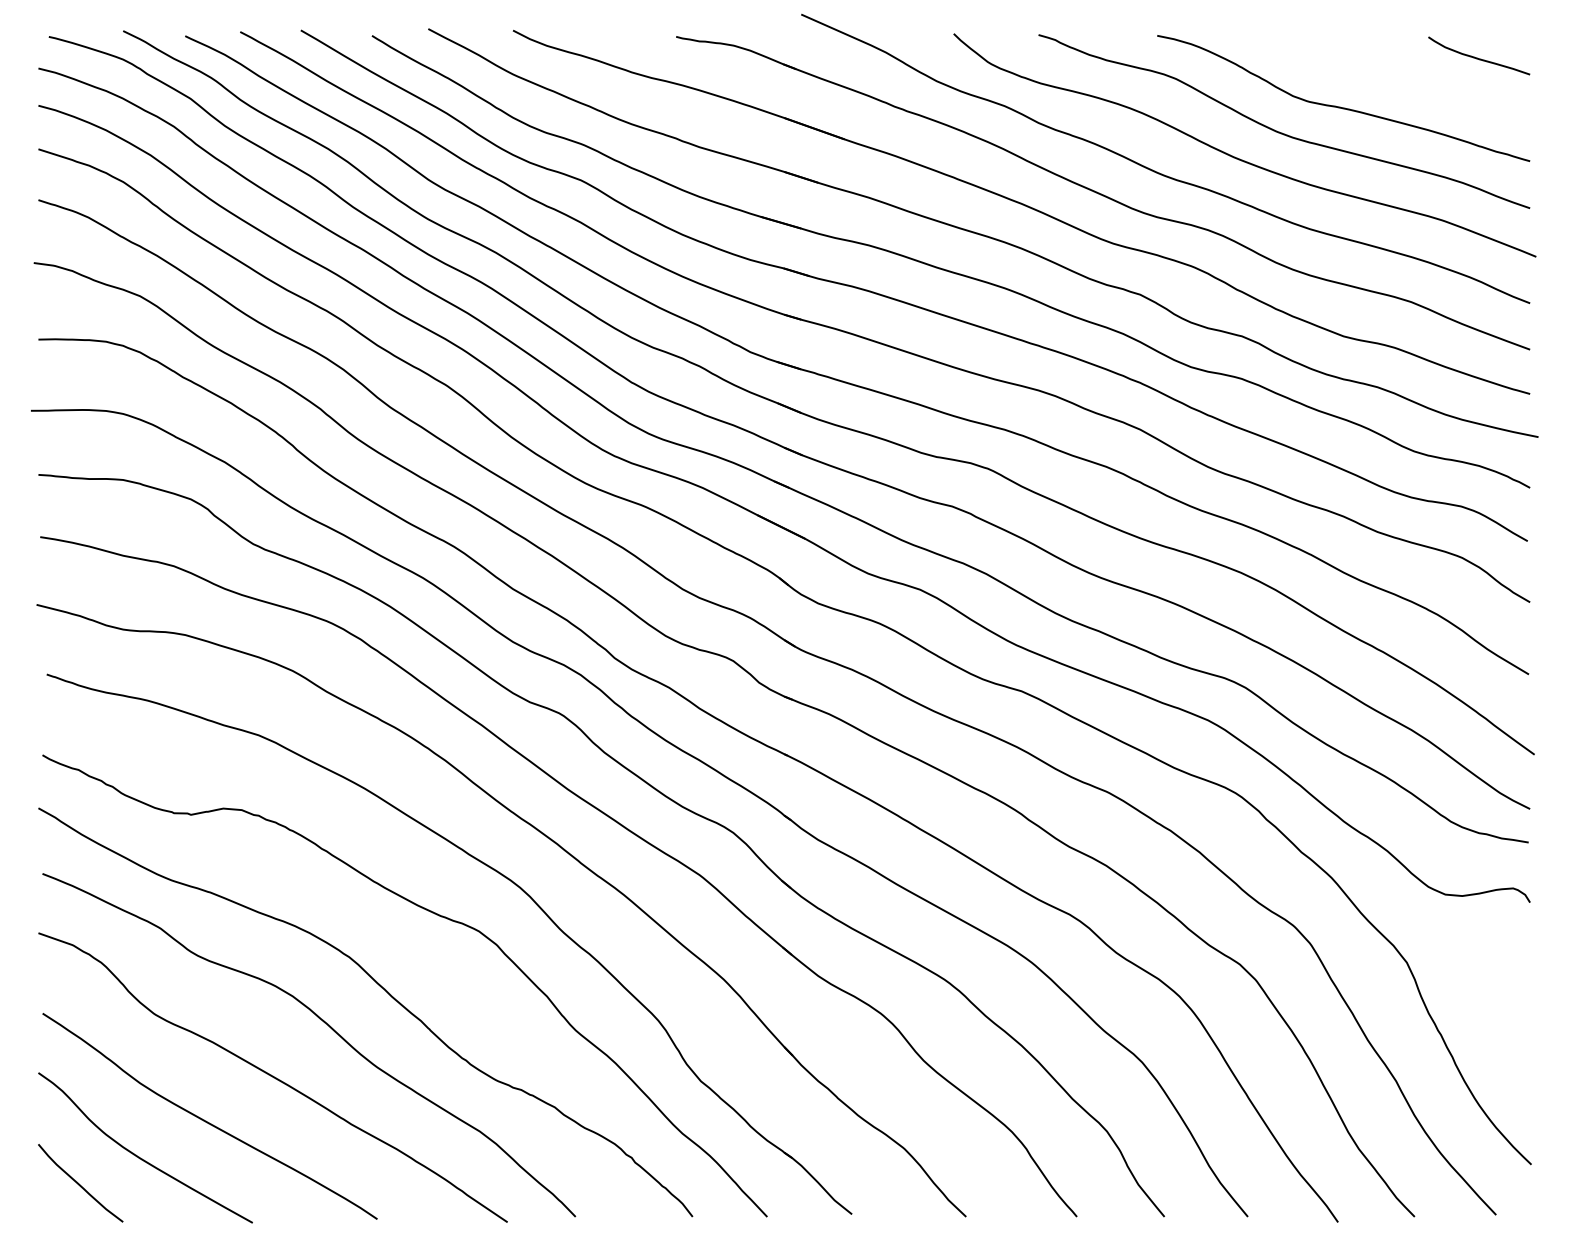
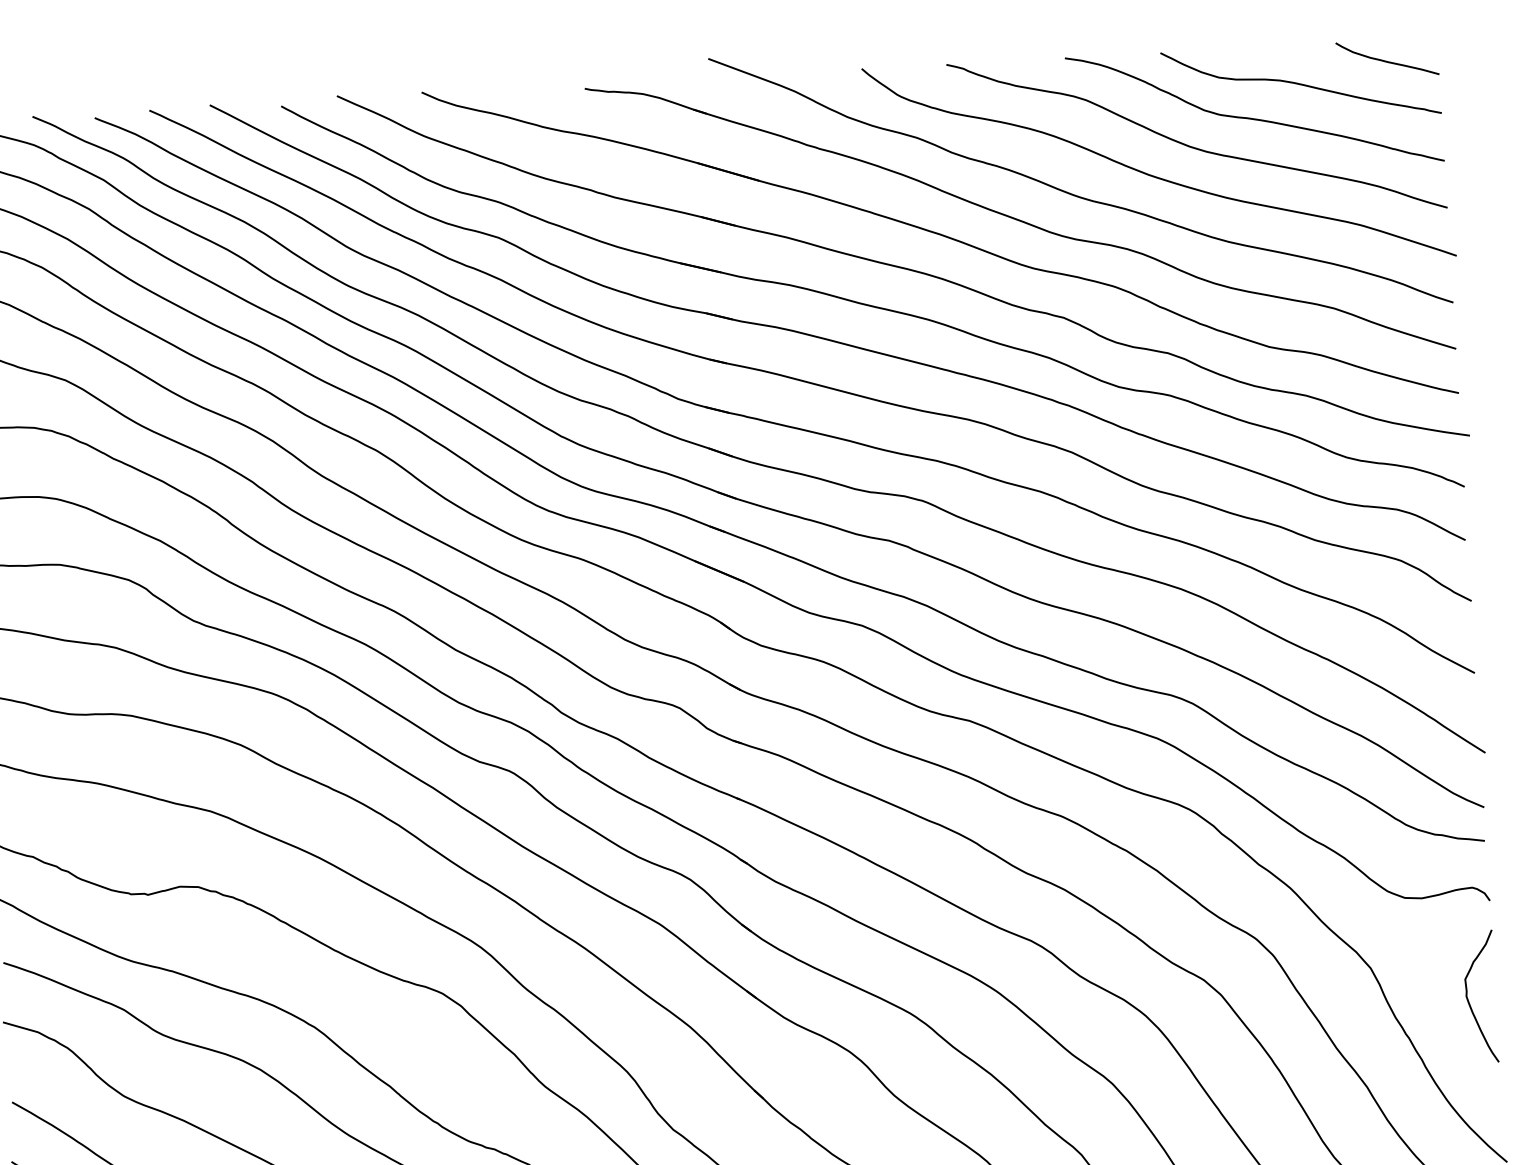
curve: (1391, 75) -> (1301, 83), added
curve: (1503, 1001) -> (1469, 1001), added

